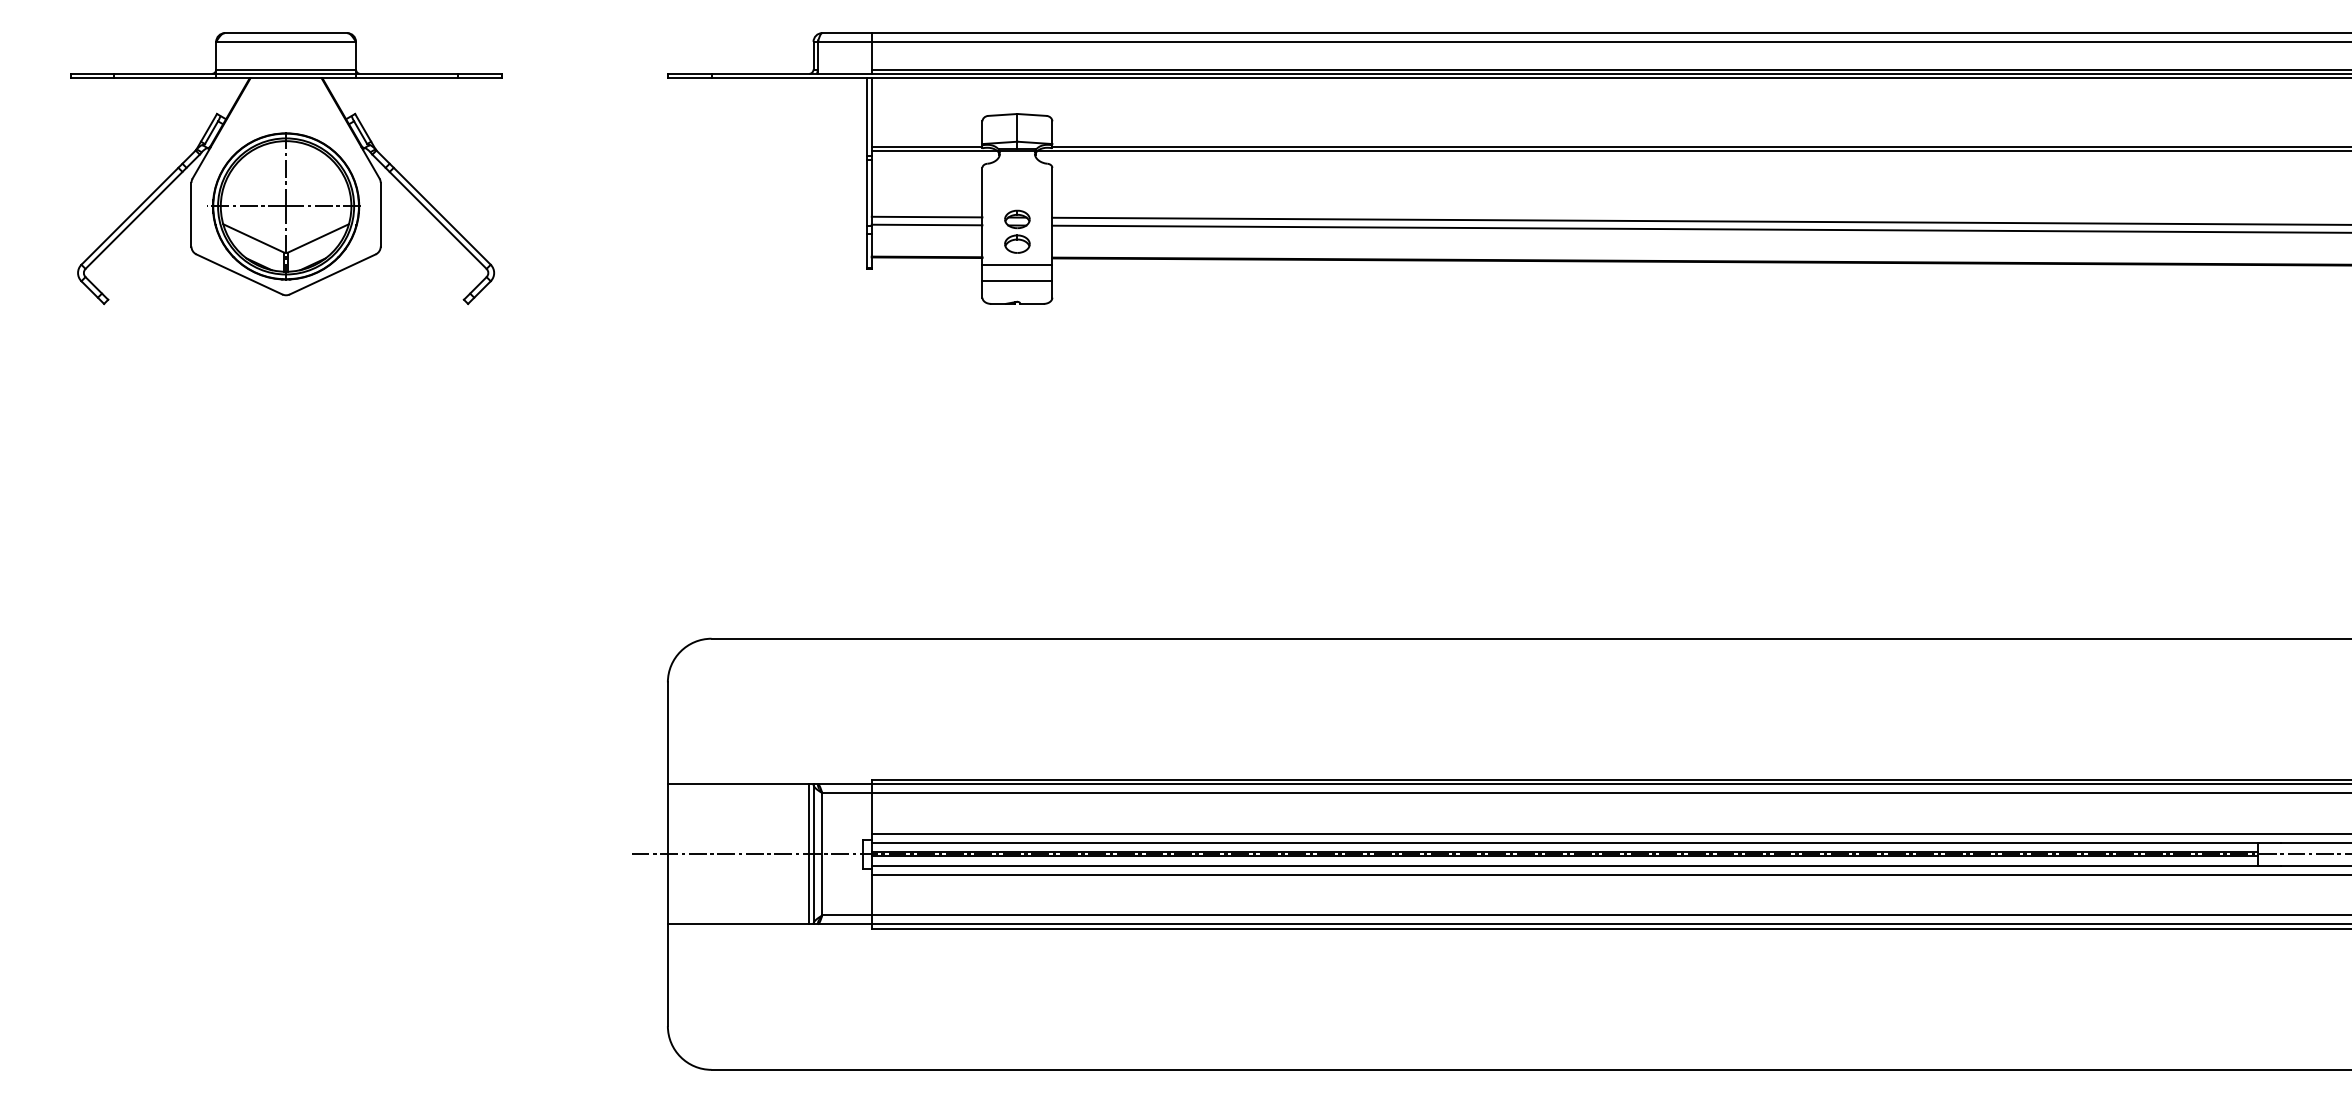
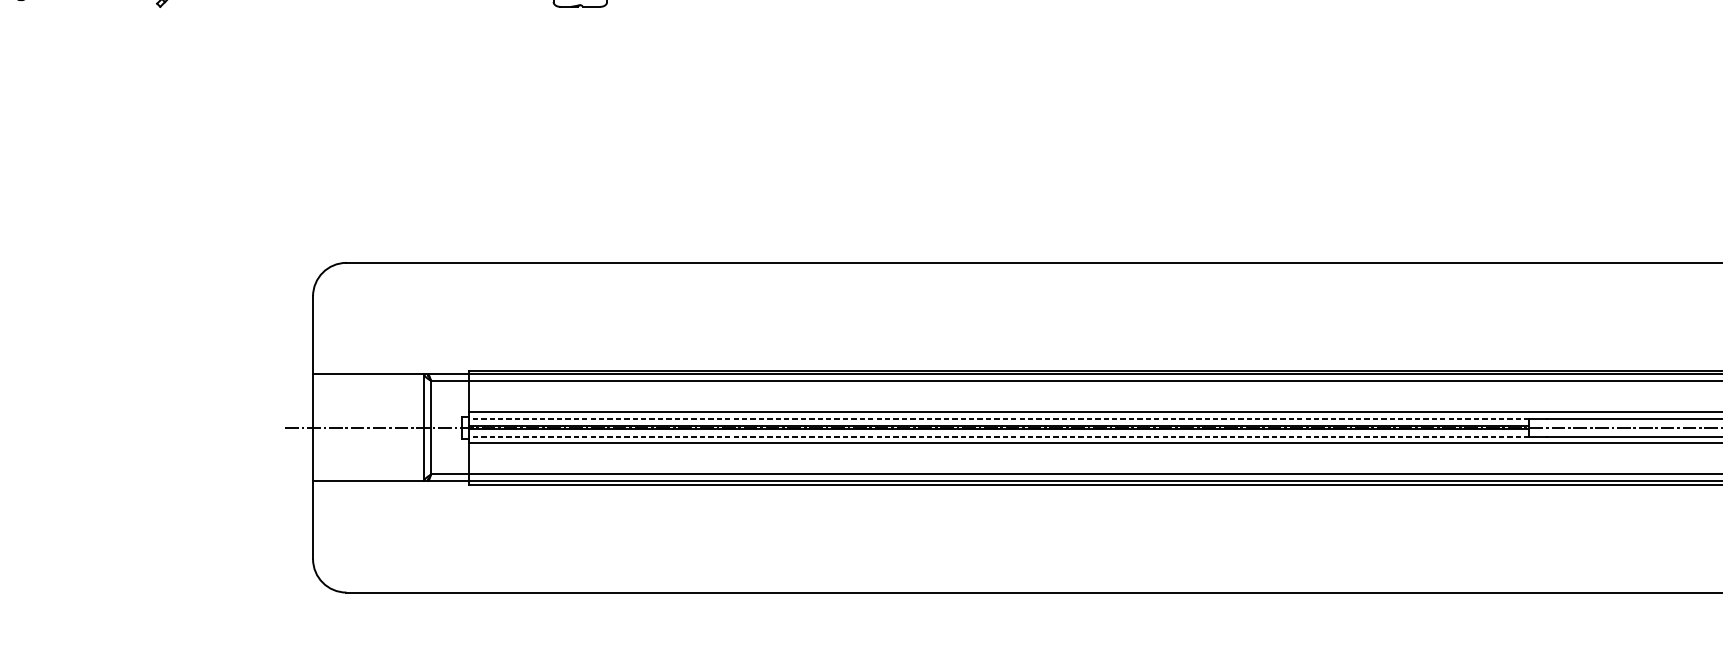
line: (1564, 842) -> (998, 418), solid -> dashed
line: (809, 854) -> (421, 427), removed
line: (1564, 865) -> (998, 436), solid -> dashed

